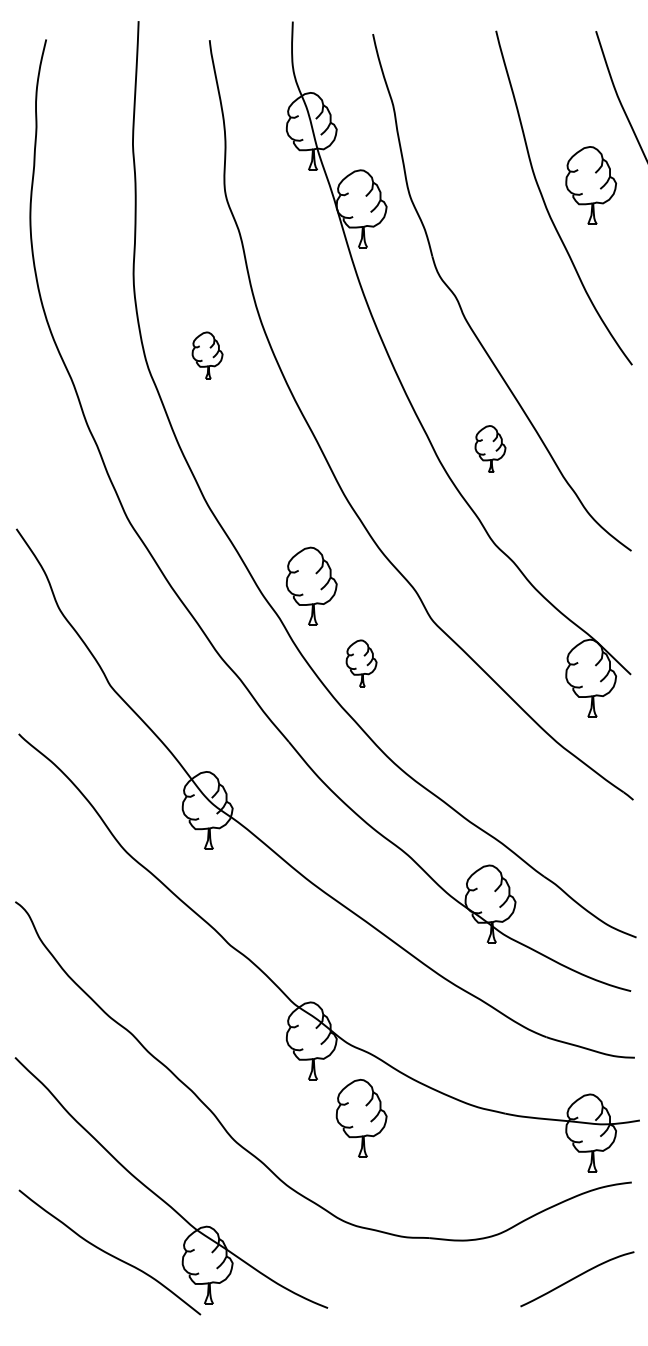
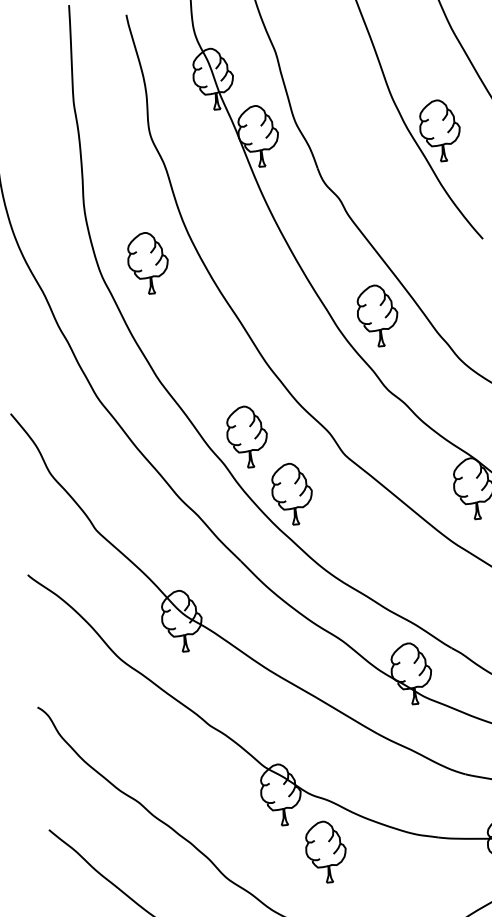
part: (591, 185) -> (440, 130), moved
part: (207, 355) -> (148, 263), size x1.67
part: (490, 448) -> (377, 315), size x1.67
part: (361, 663) -> (292, 494), size x1.67

